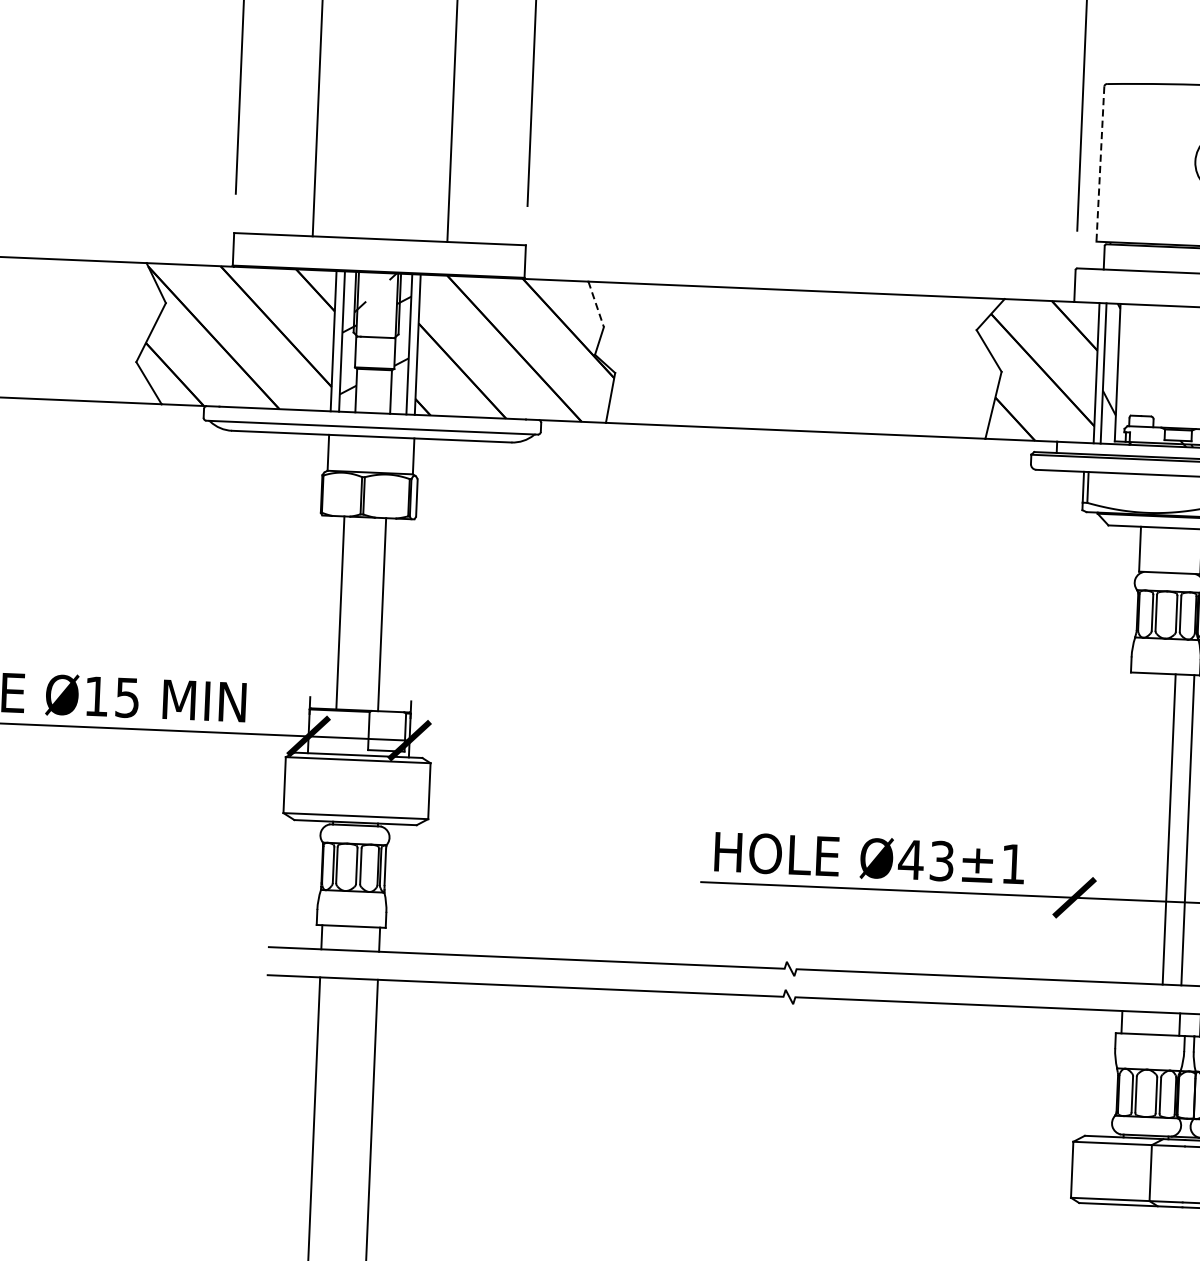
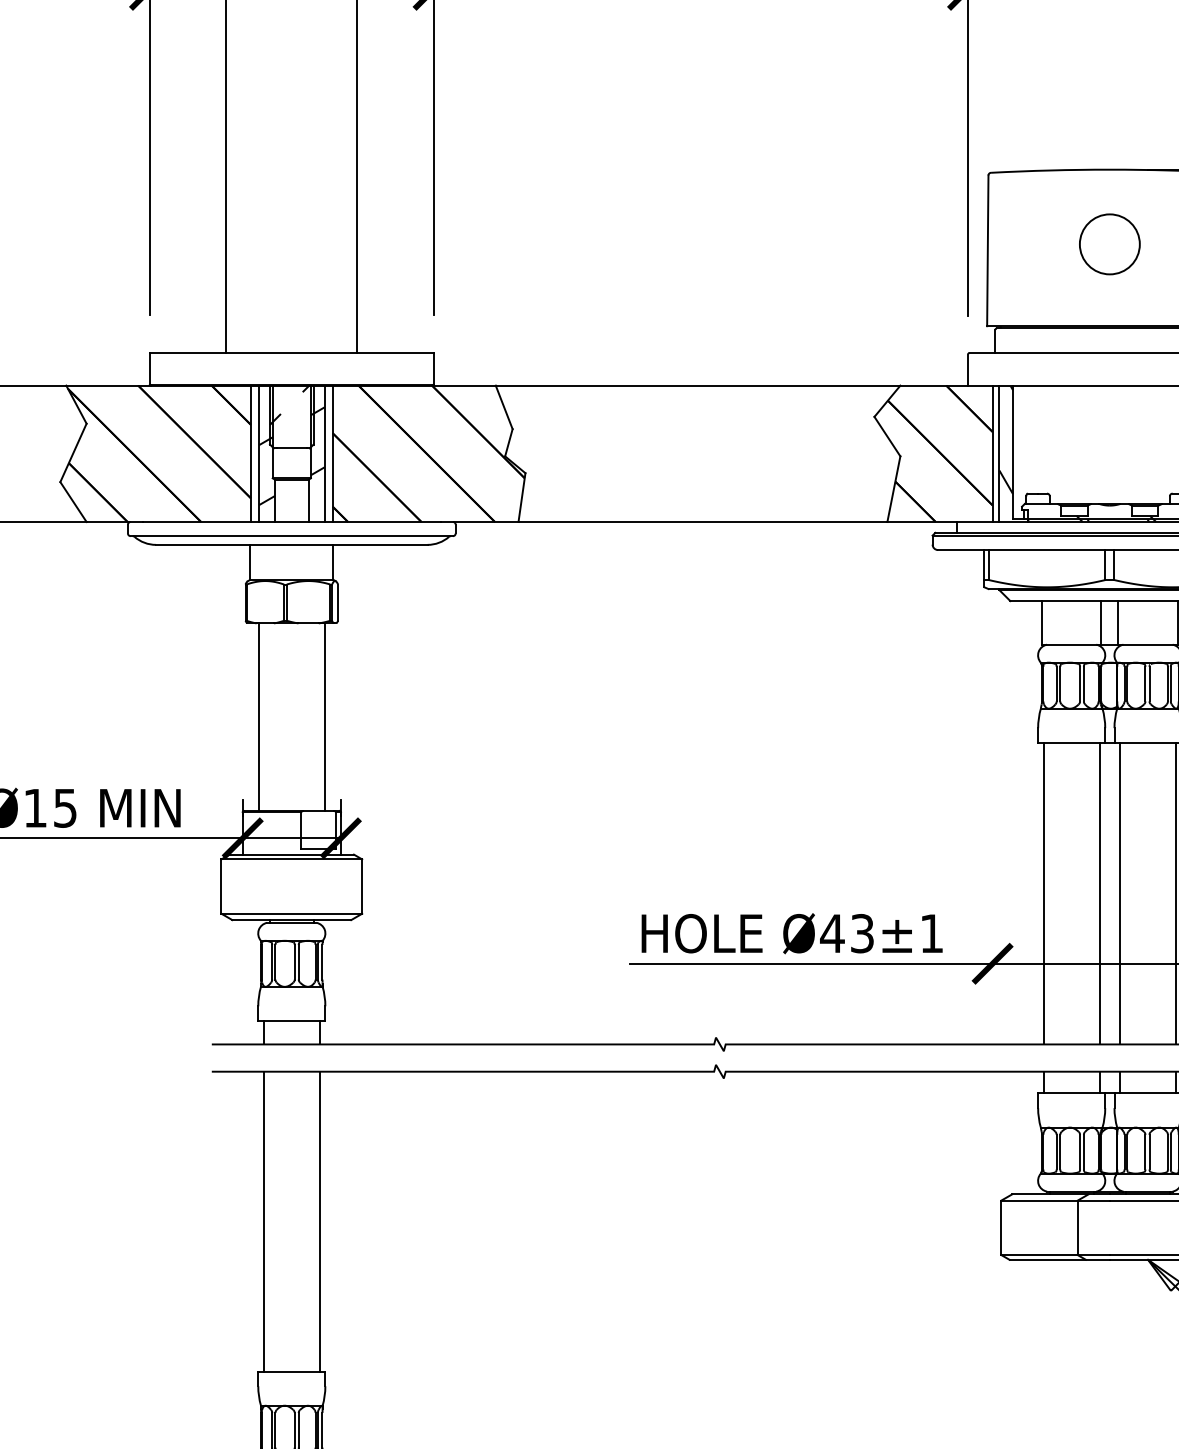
line: (1100, 164) -> (987, 251), dashed -> solid
line: (596, 304) -> (504, 407), dashed -> solid
line: (340, 613) -> (324, 717), moved
line: (382, 614) -> (259, 717), moved
line: (1169, 829) -> (1043, 893), moved

